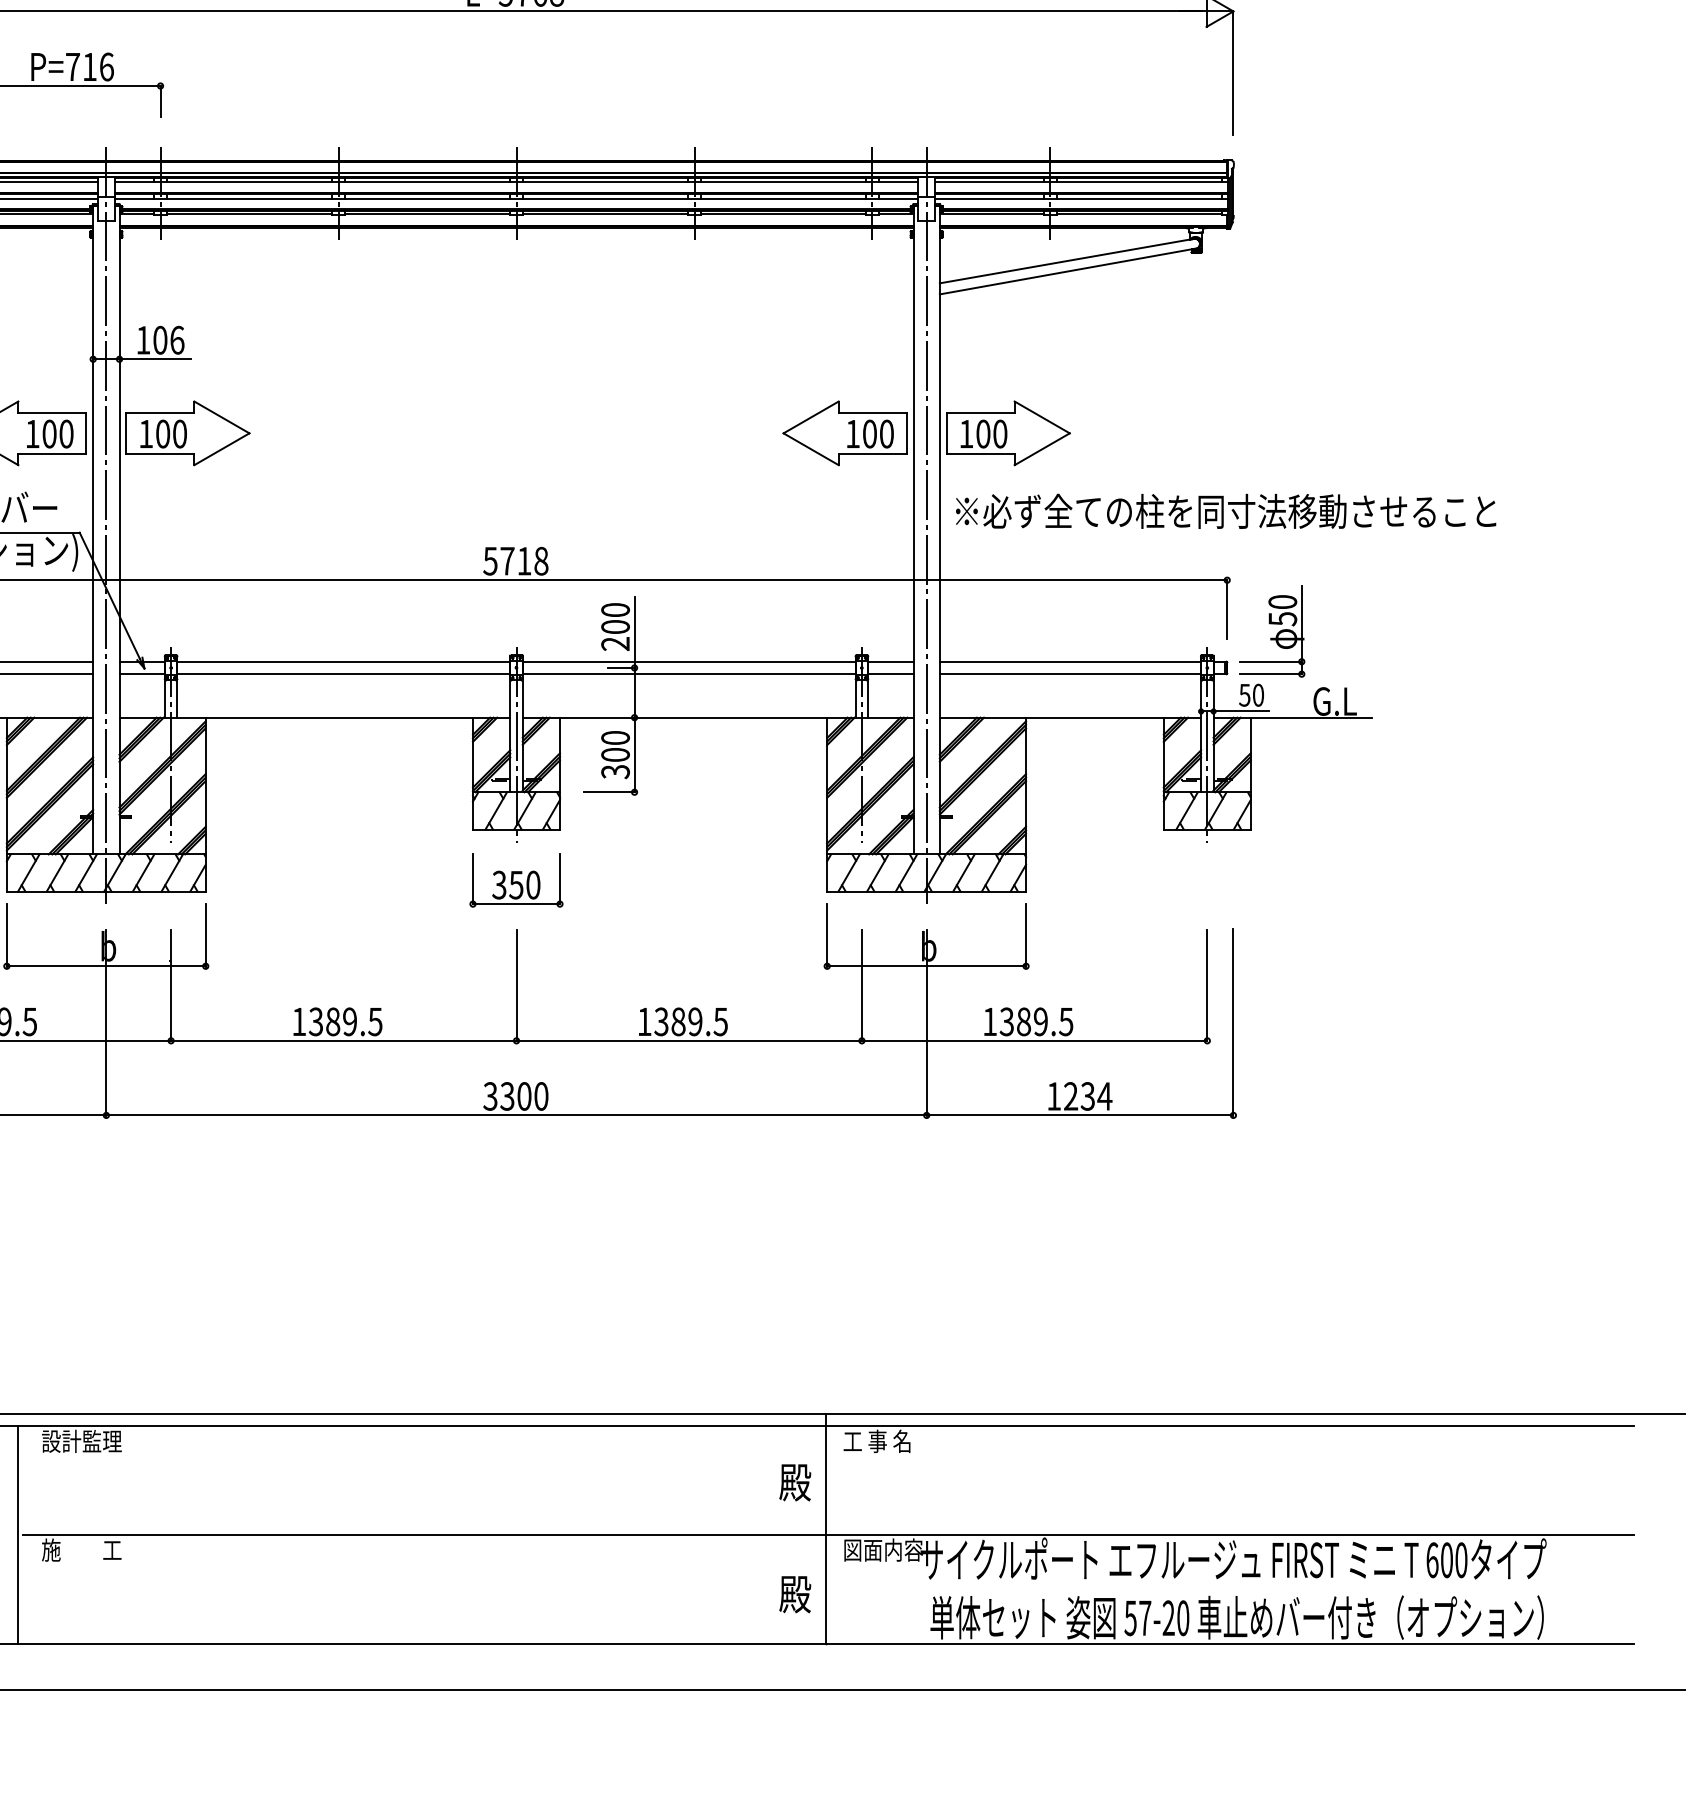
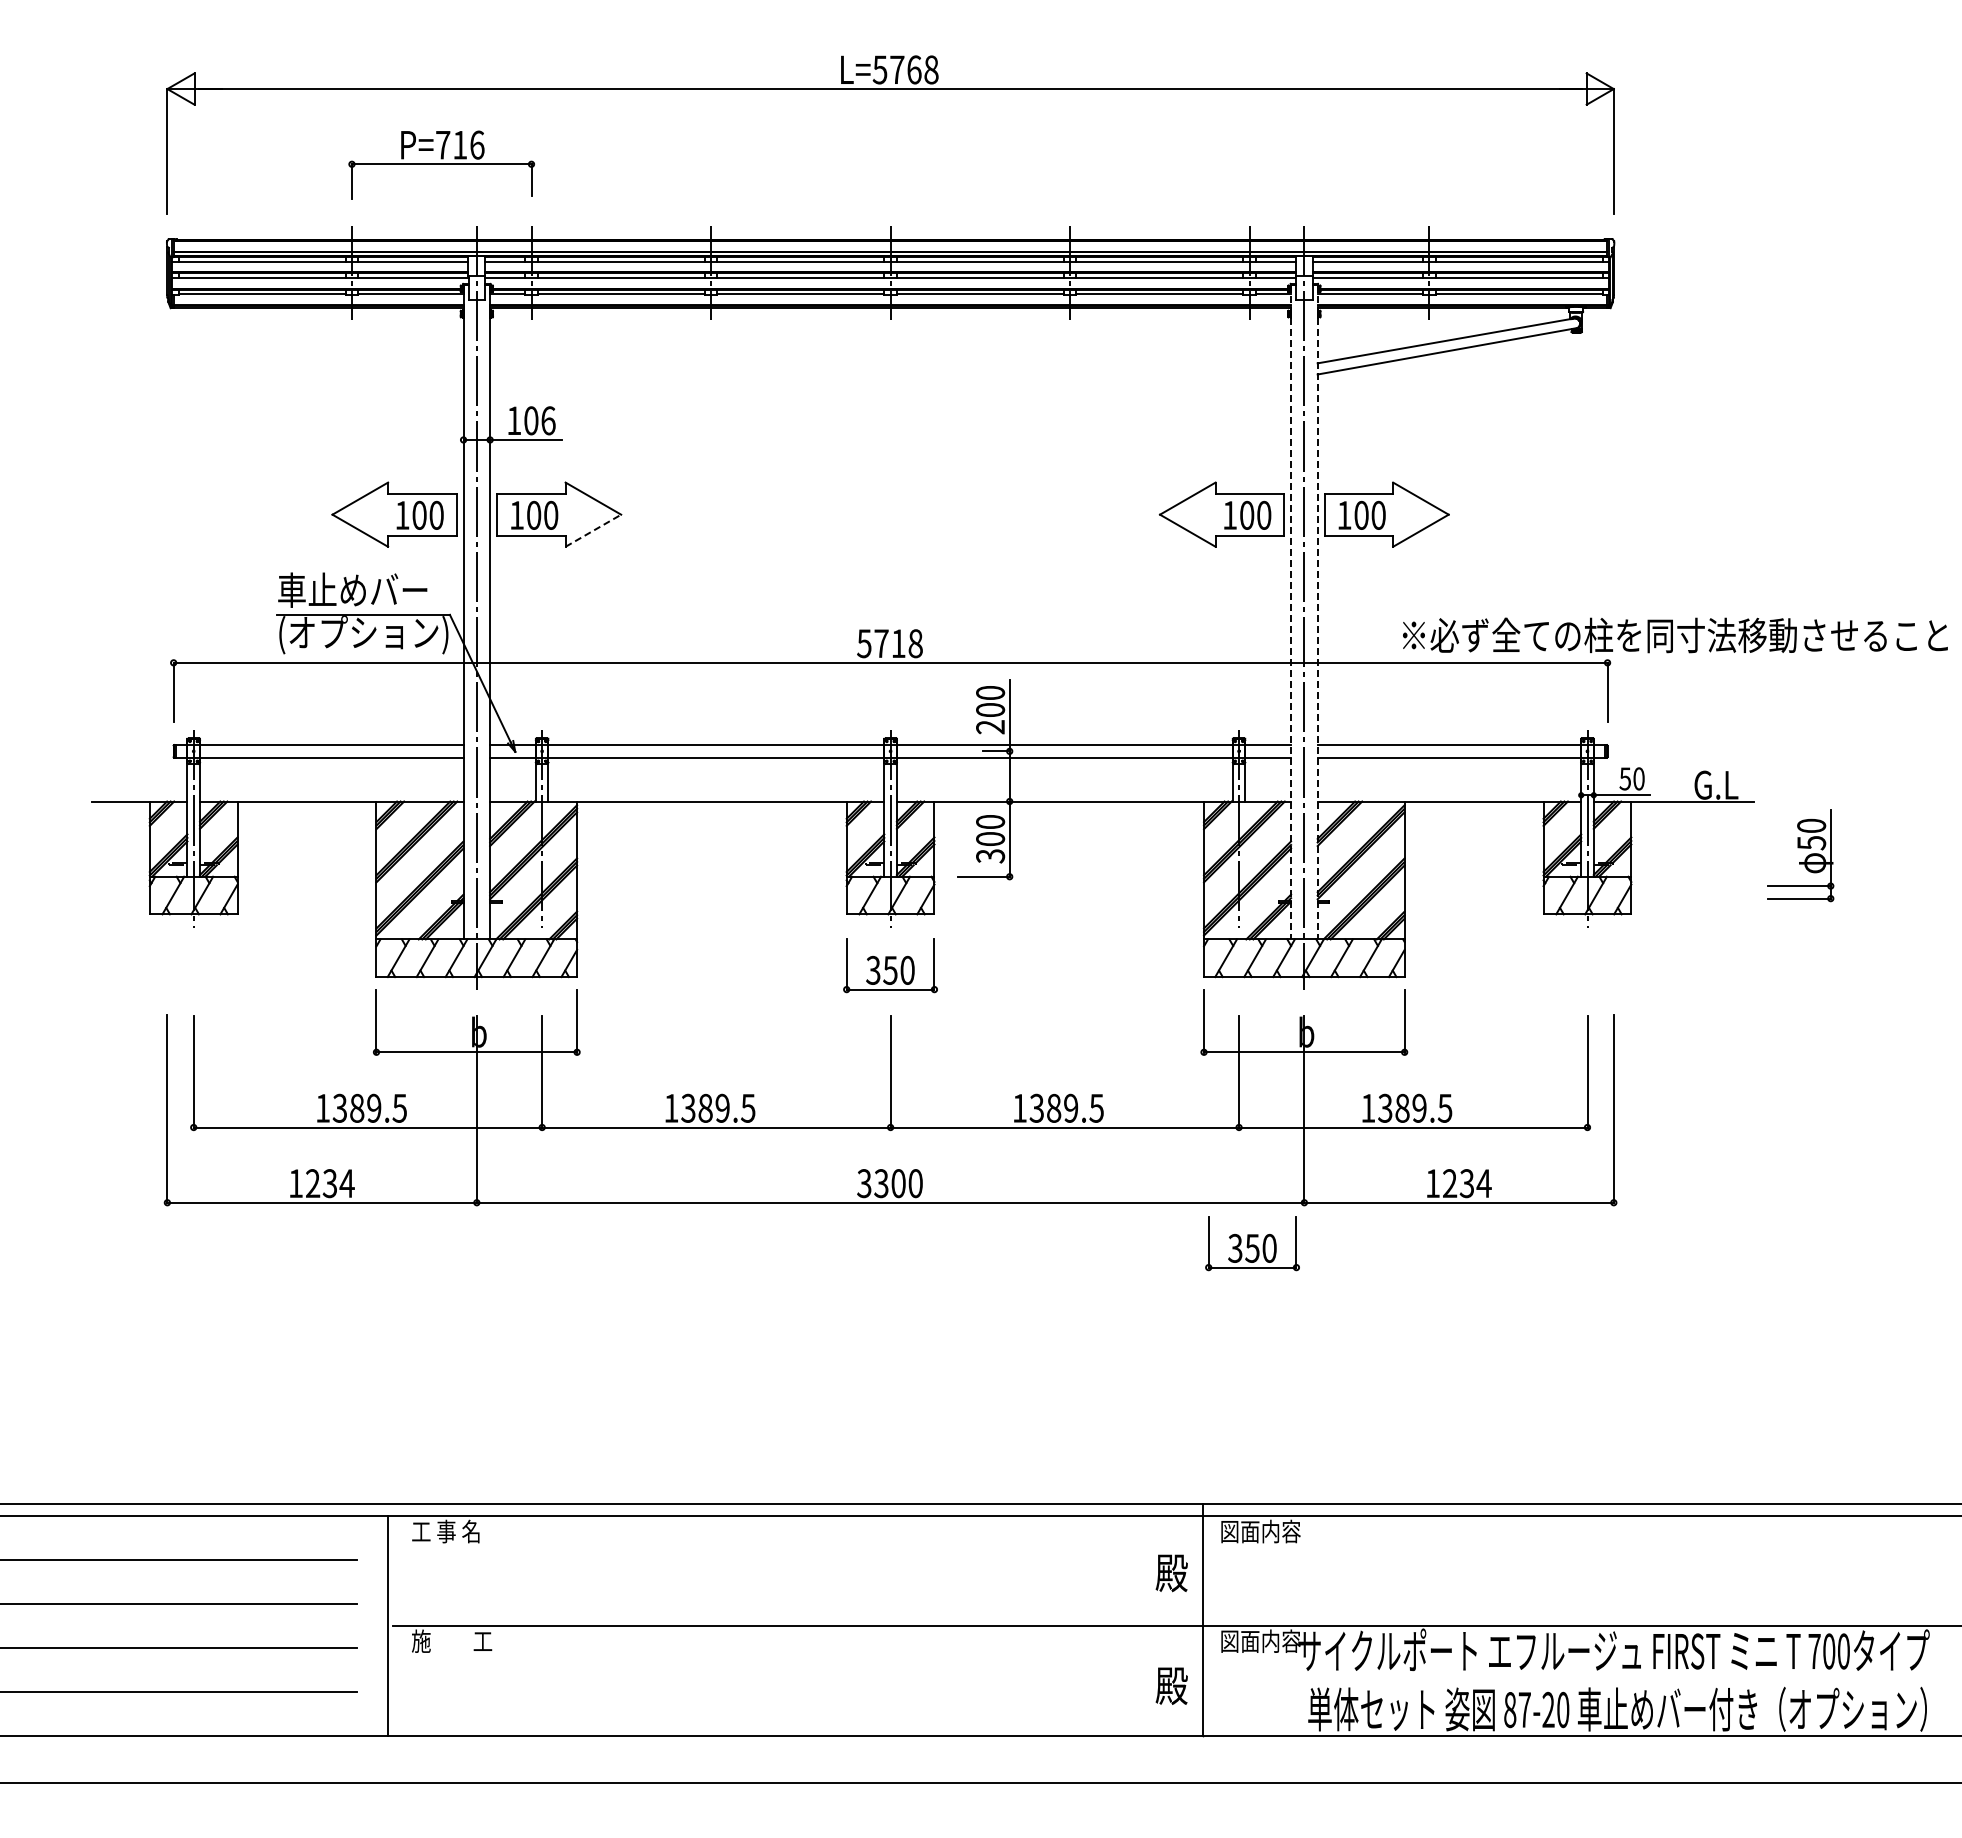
line: (221, 449) -> (593, 530), solid -> dashed
text: (1226, 511) -> (1675, 635), moved
line: (913, 530) -> (1291, 612), solid -> dashed
line: (939, 530) -> (1317, 612), solid -> dashed
part: (1271, 631) -> (1800, 855), moved
part: (875, 1155) -> (1252, 1243), added
text: (81, 1441) -> (451, 1531), 設計監理 -> 工 事 名
text: (883, 1441) -> (1260, 1531), 工 事 名 -> 図面内容
text: (1432, 1560) -> (1814, 1651), 600 -> 700
text: (1130, 1617) -> (1509, 1709), 57-20 -> 87-20

